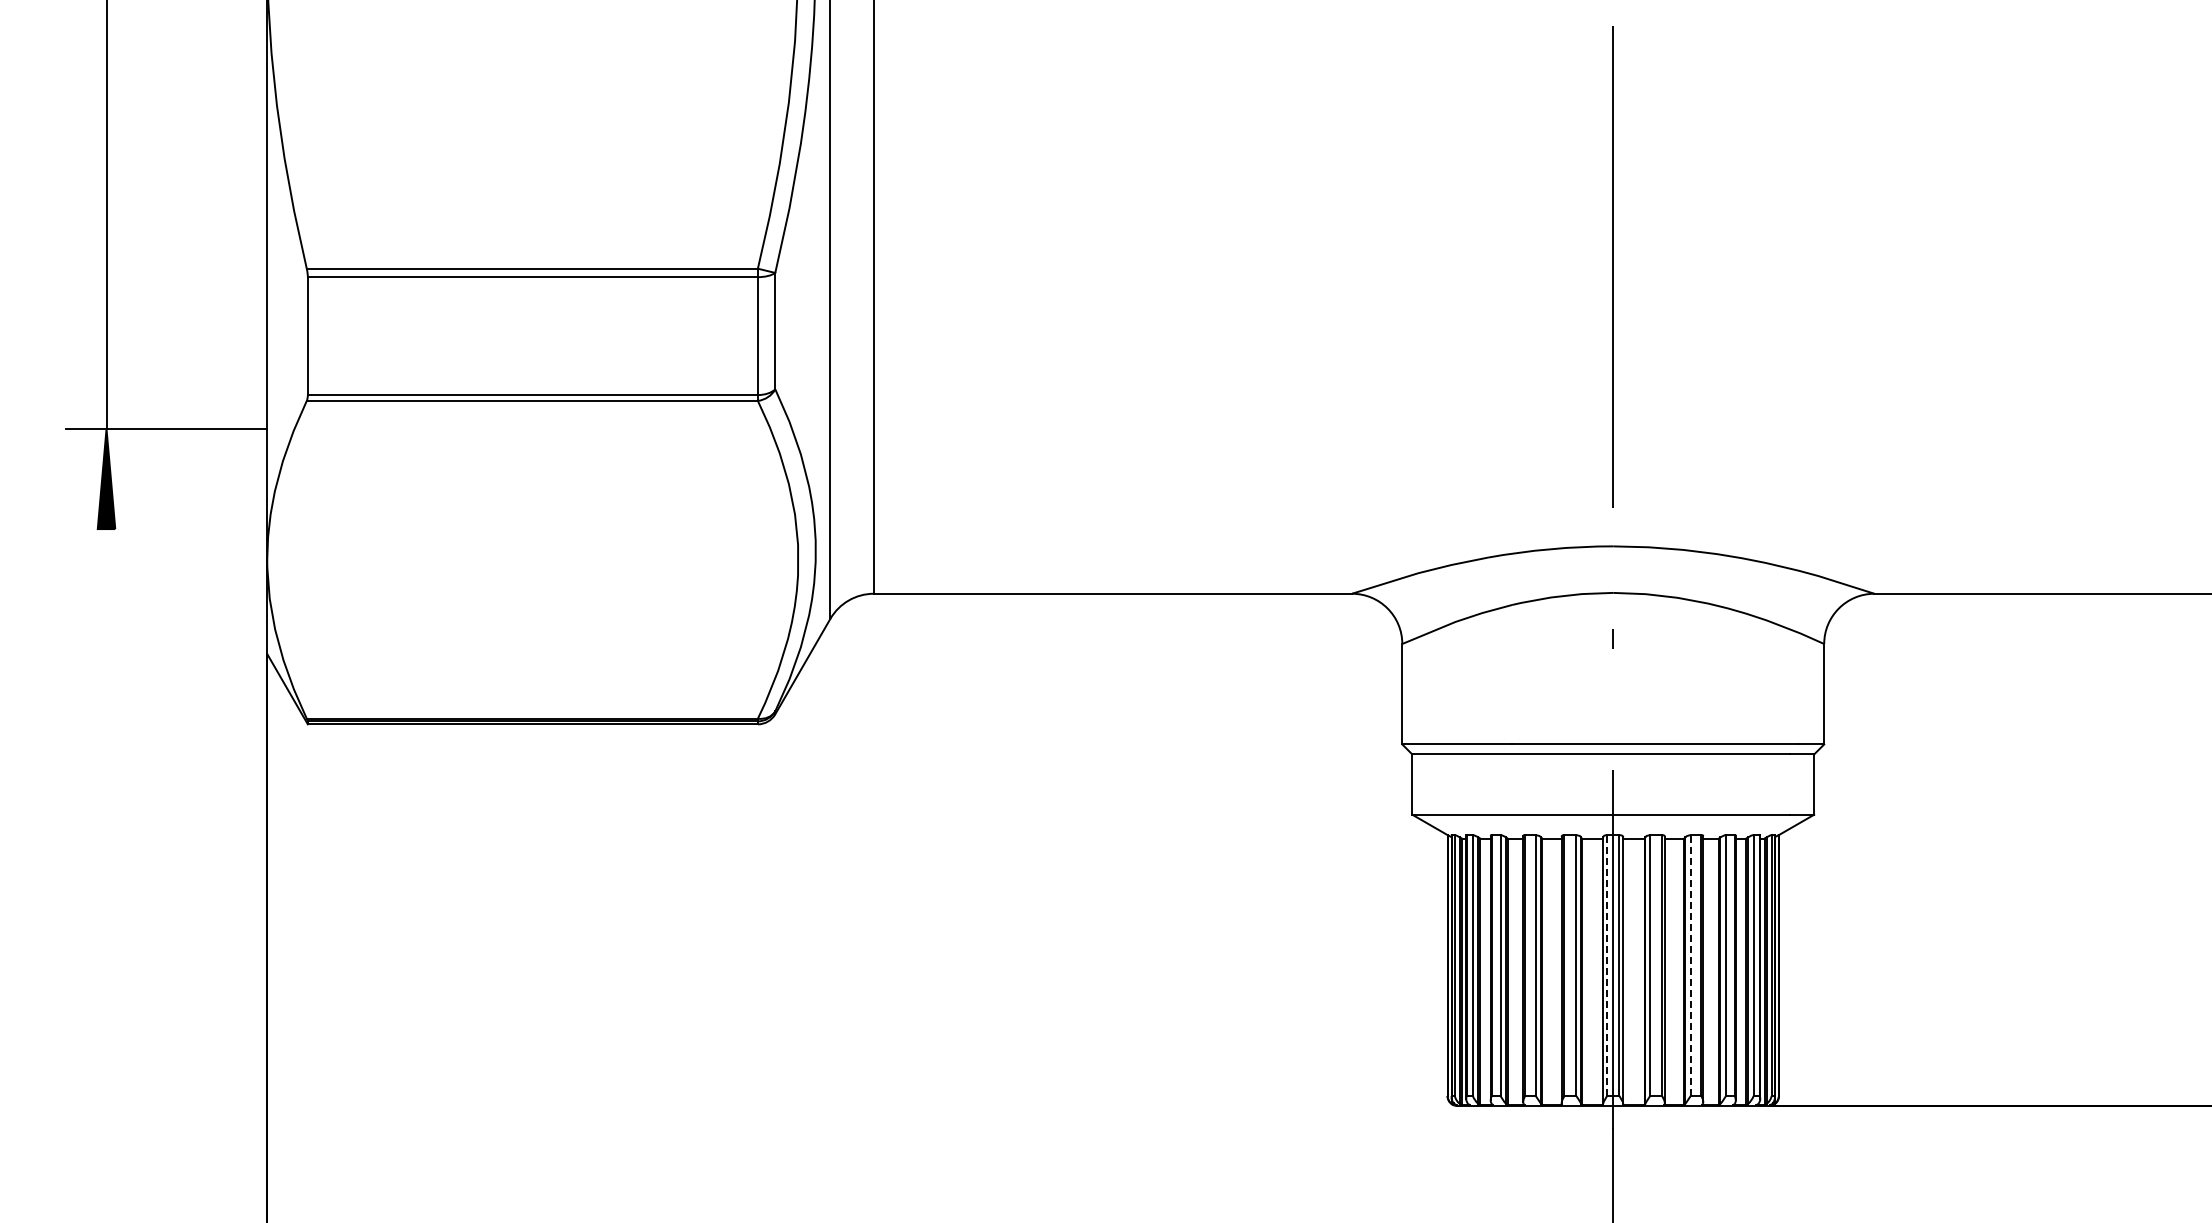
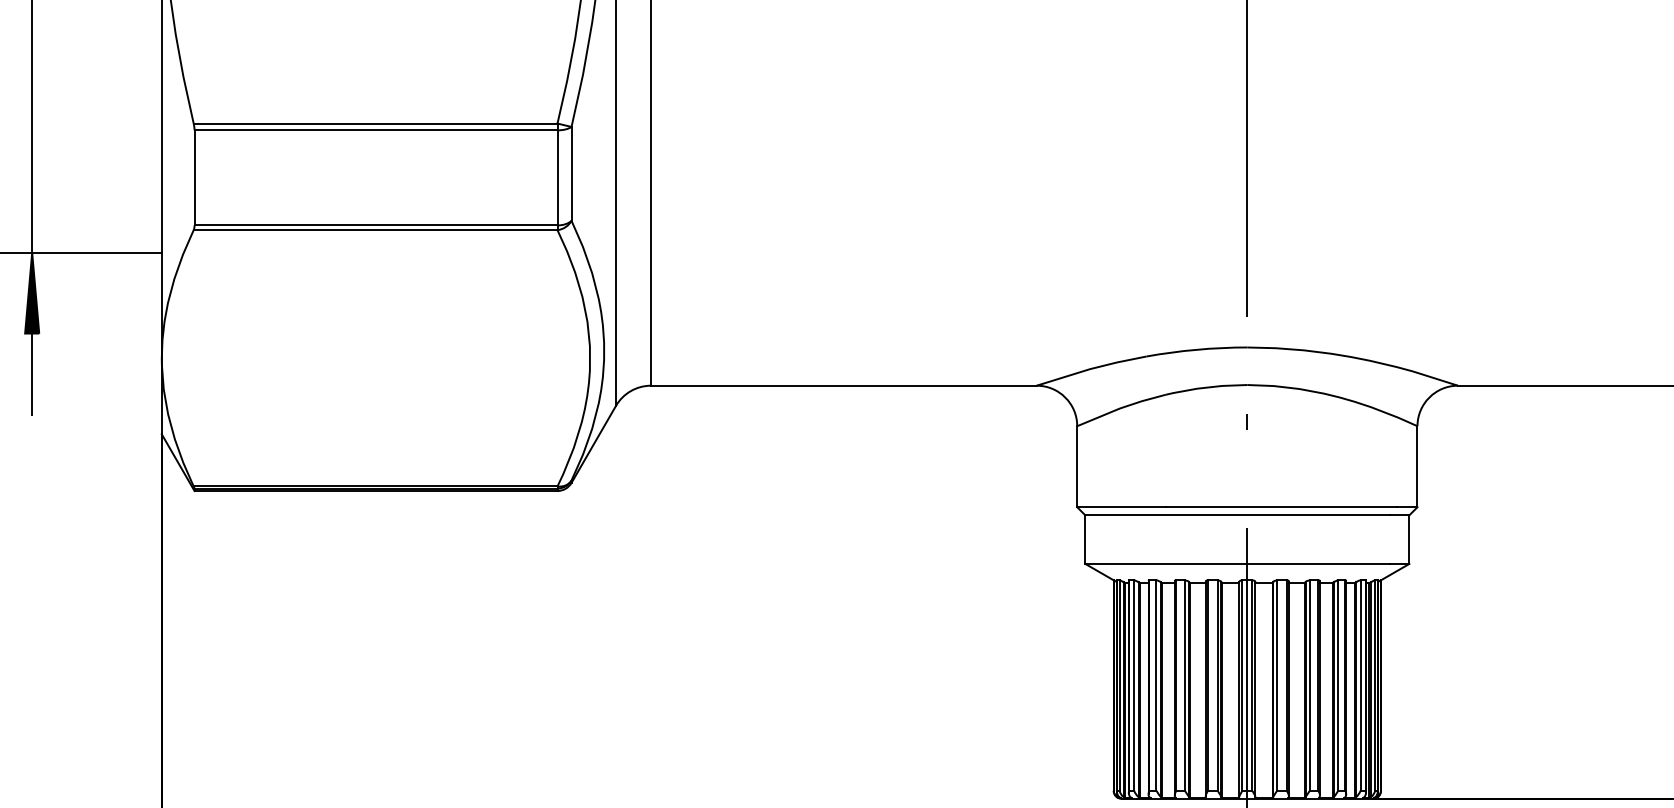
line: (106, 579) -> (32, 374), added
line: (1607, 965) -> (1242, 685), dashed -> solid
line: (1690, 965) -> (1309, 685), dashed -> solid

